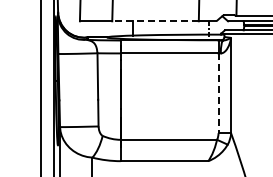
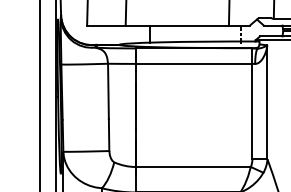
line: (155, 21) -> (177, 25), dashed -> solid
line: (218, 93) -> (252, 111), dashed -> solid

